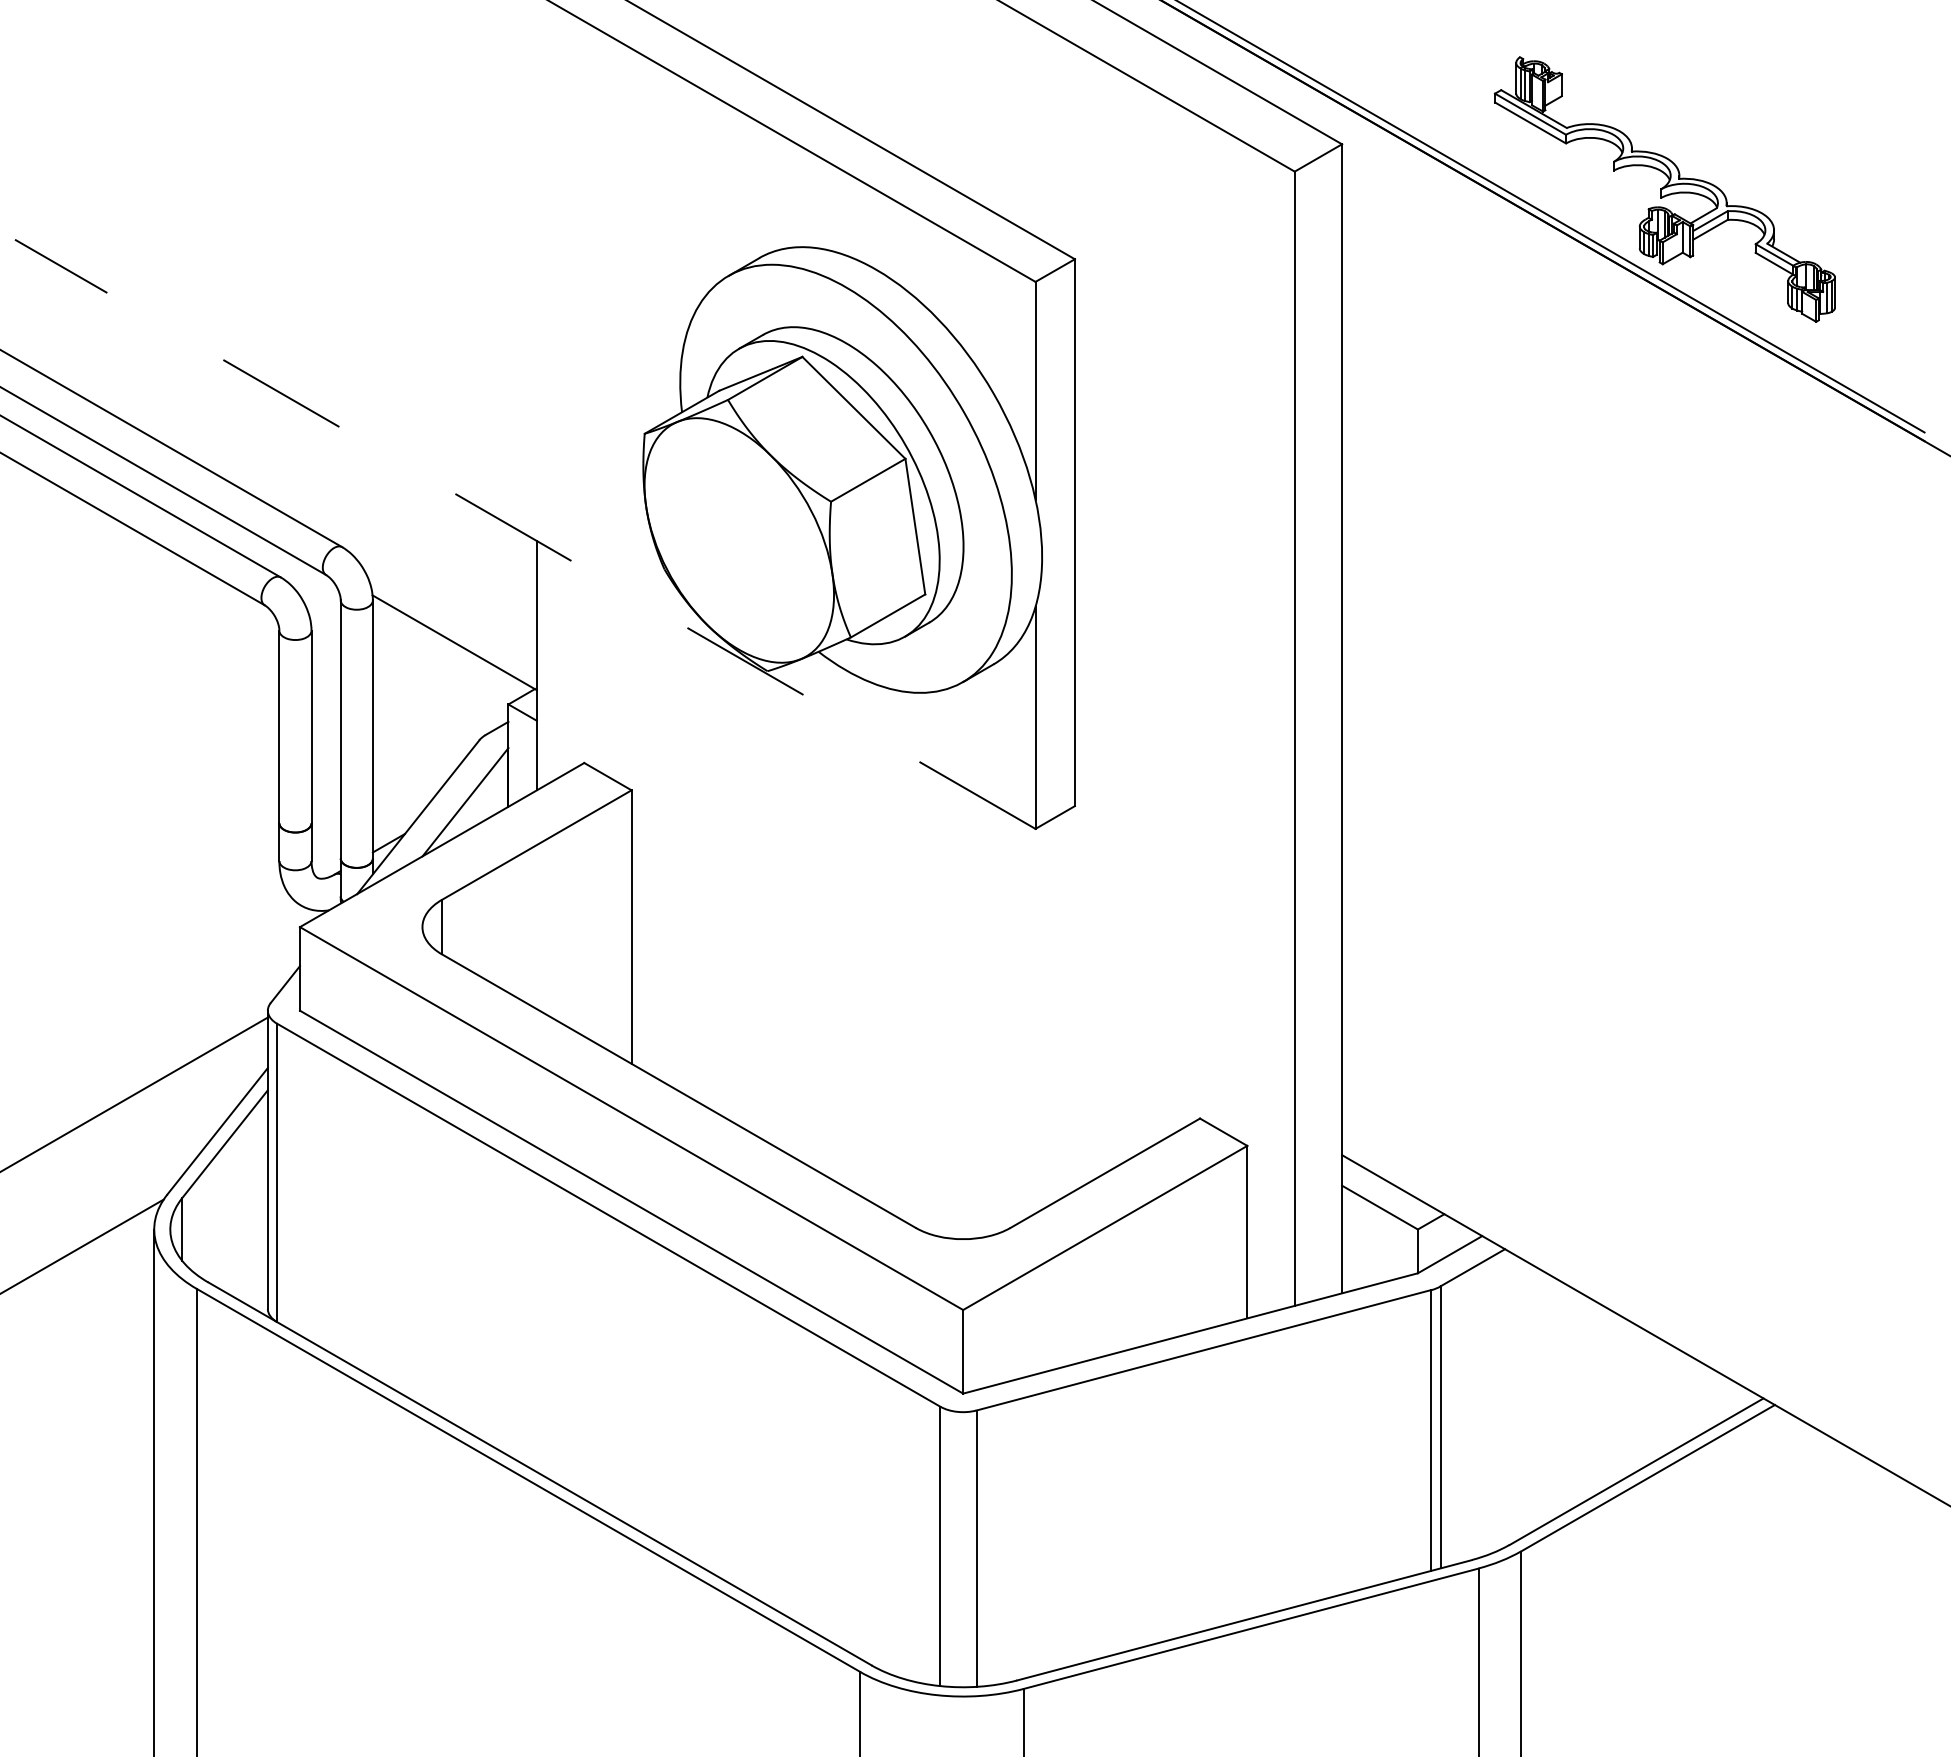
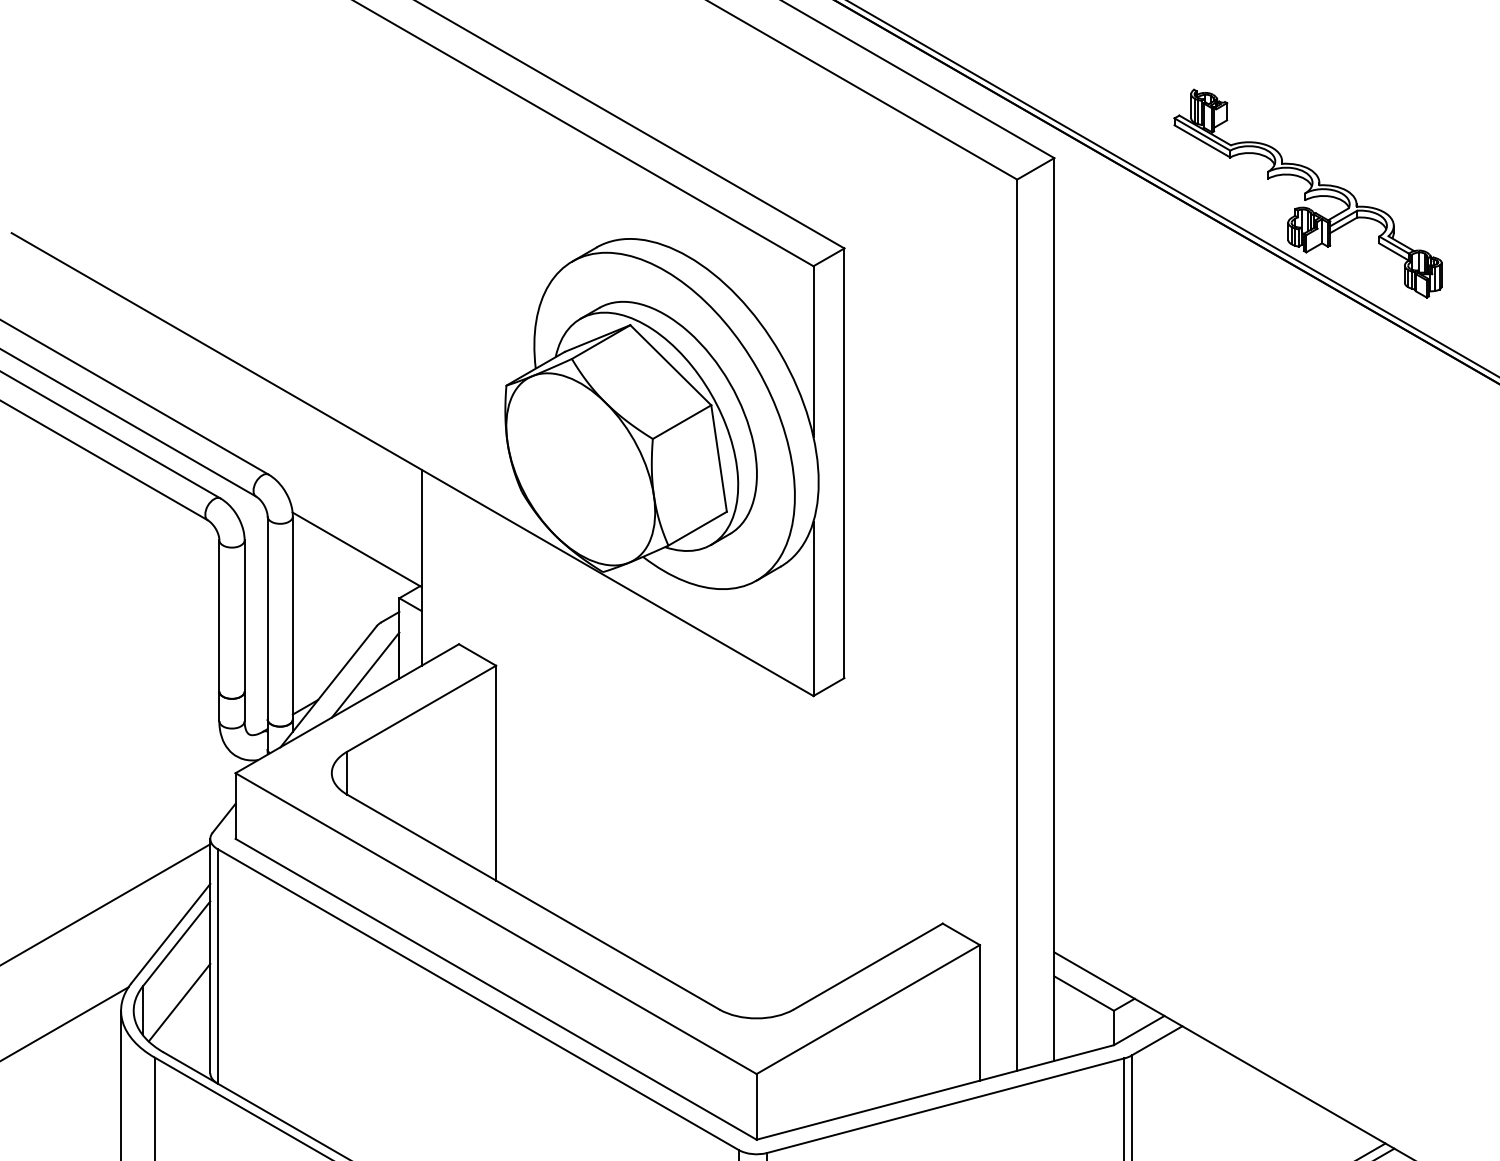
line: (524, 534) -> (411, 464), dashed -> solid
line: (228, 1218) -> (179, 1002), added

